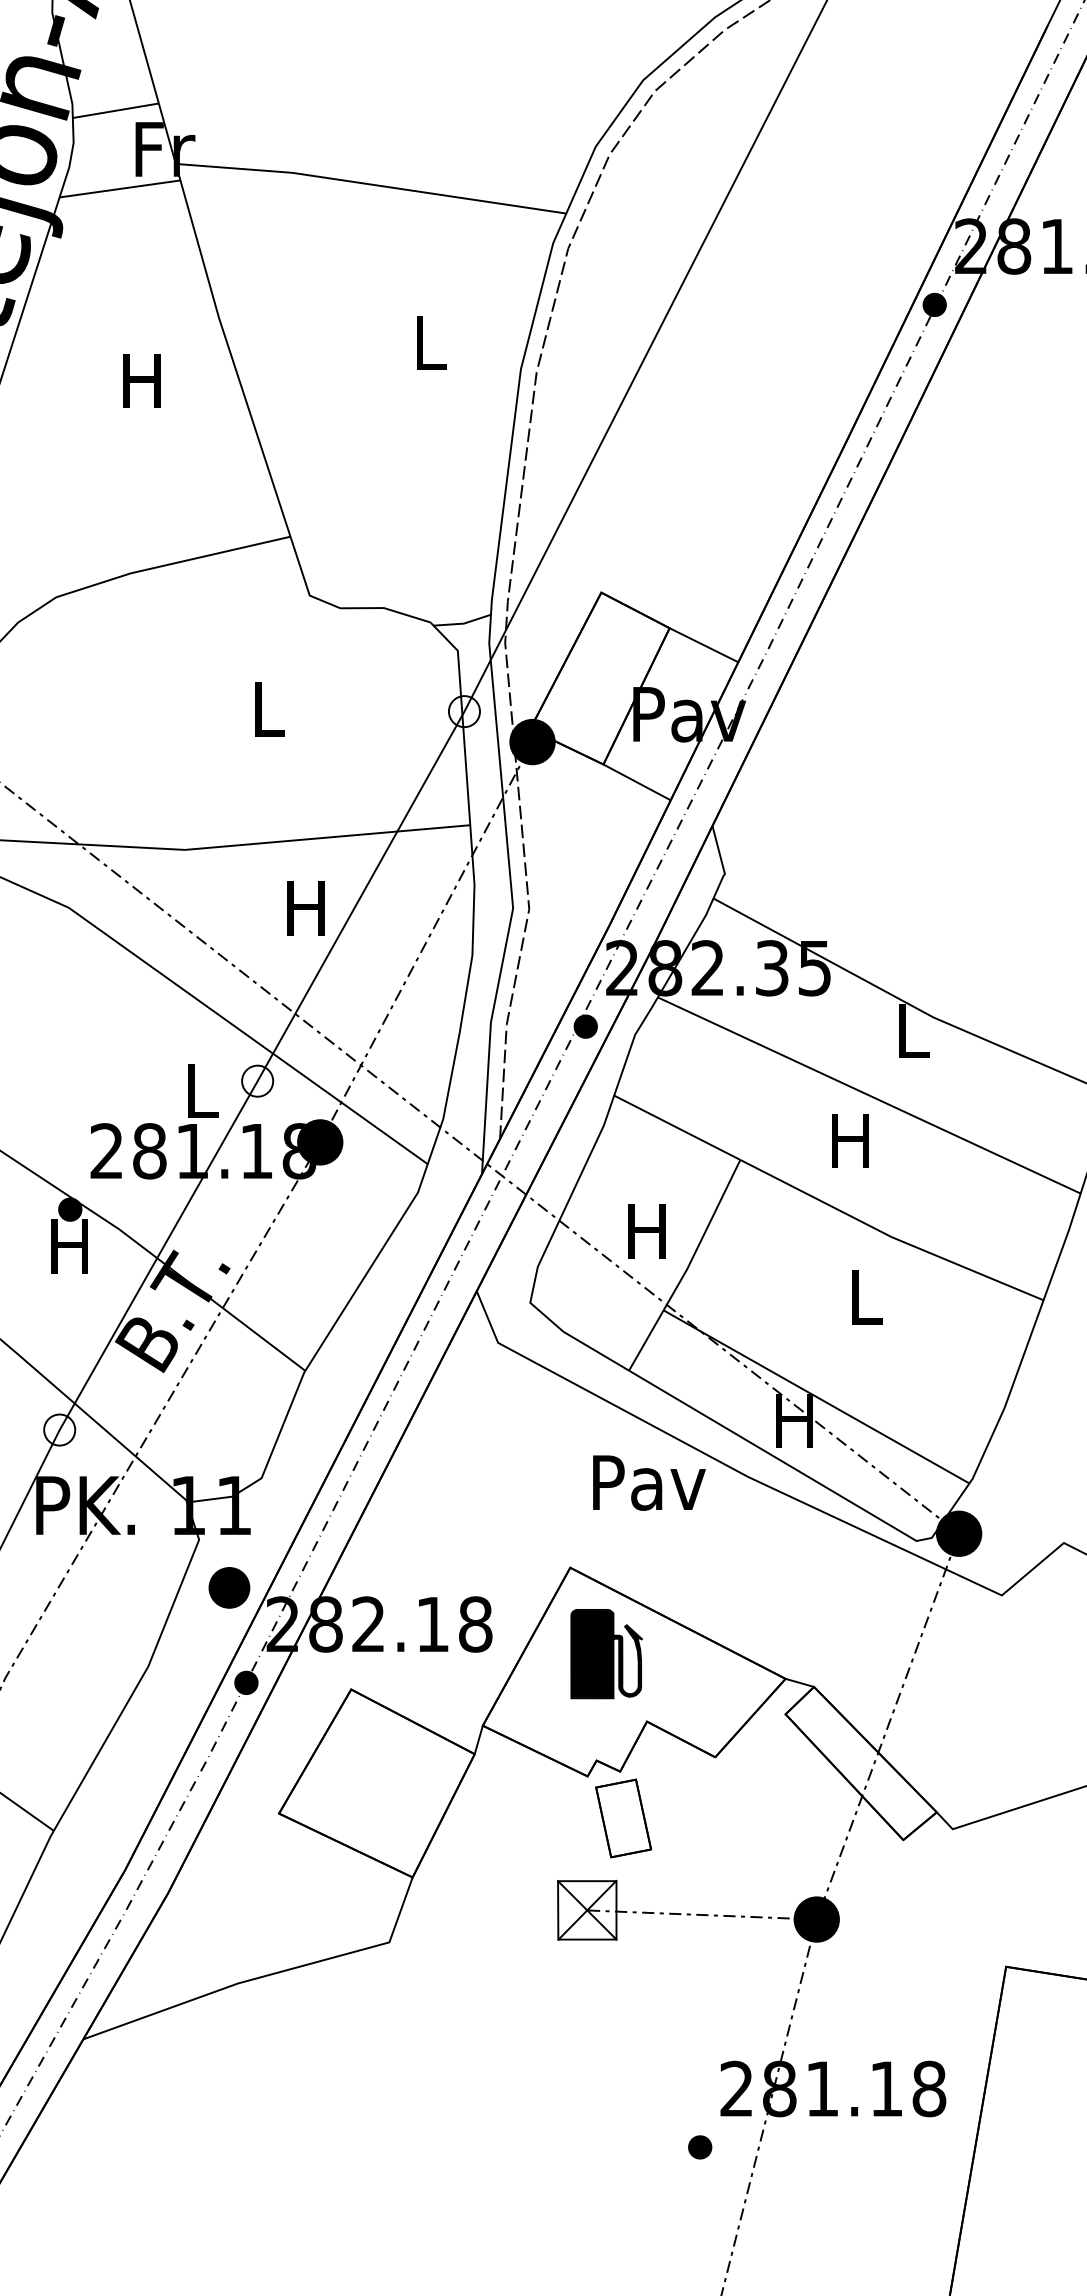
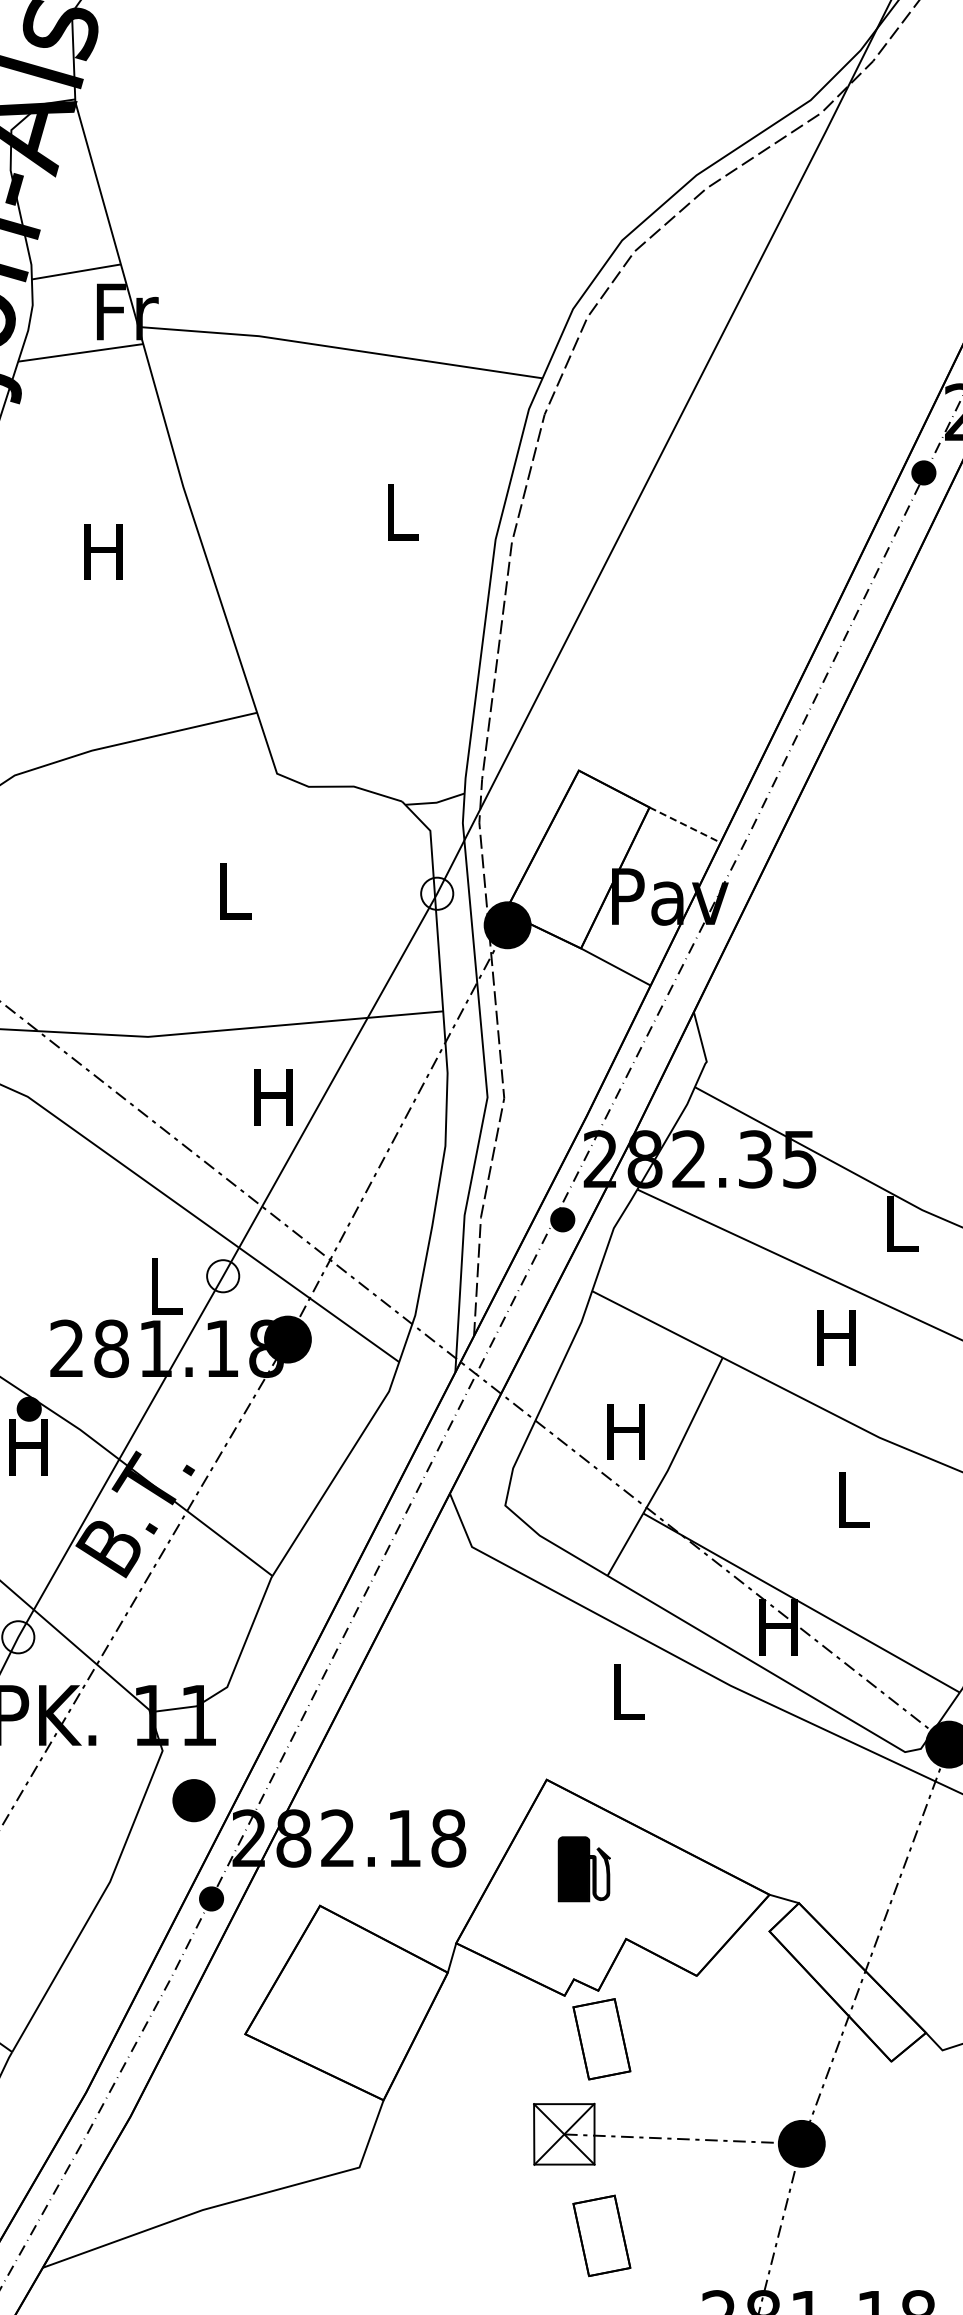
line: (704, 645) -> (685, 825), solid -> dashed
text: (649, 1482) -> (628, 1691), Pav -> L
part: (606, 1654) -> (584, 1869), size x0.7
part: (623, 2008) -> (601, 2235), added

